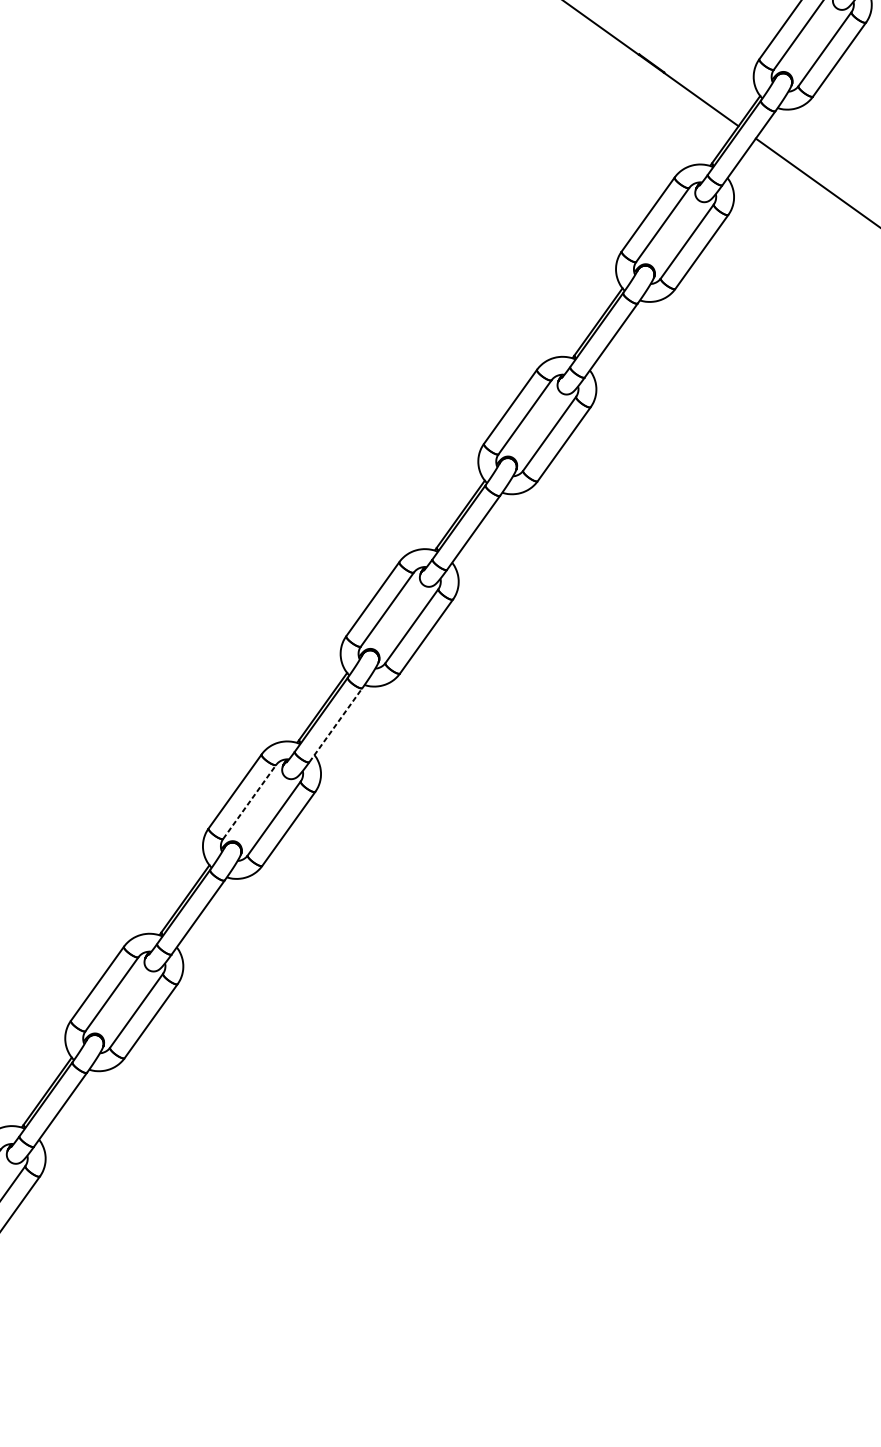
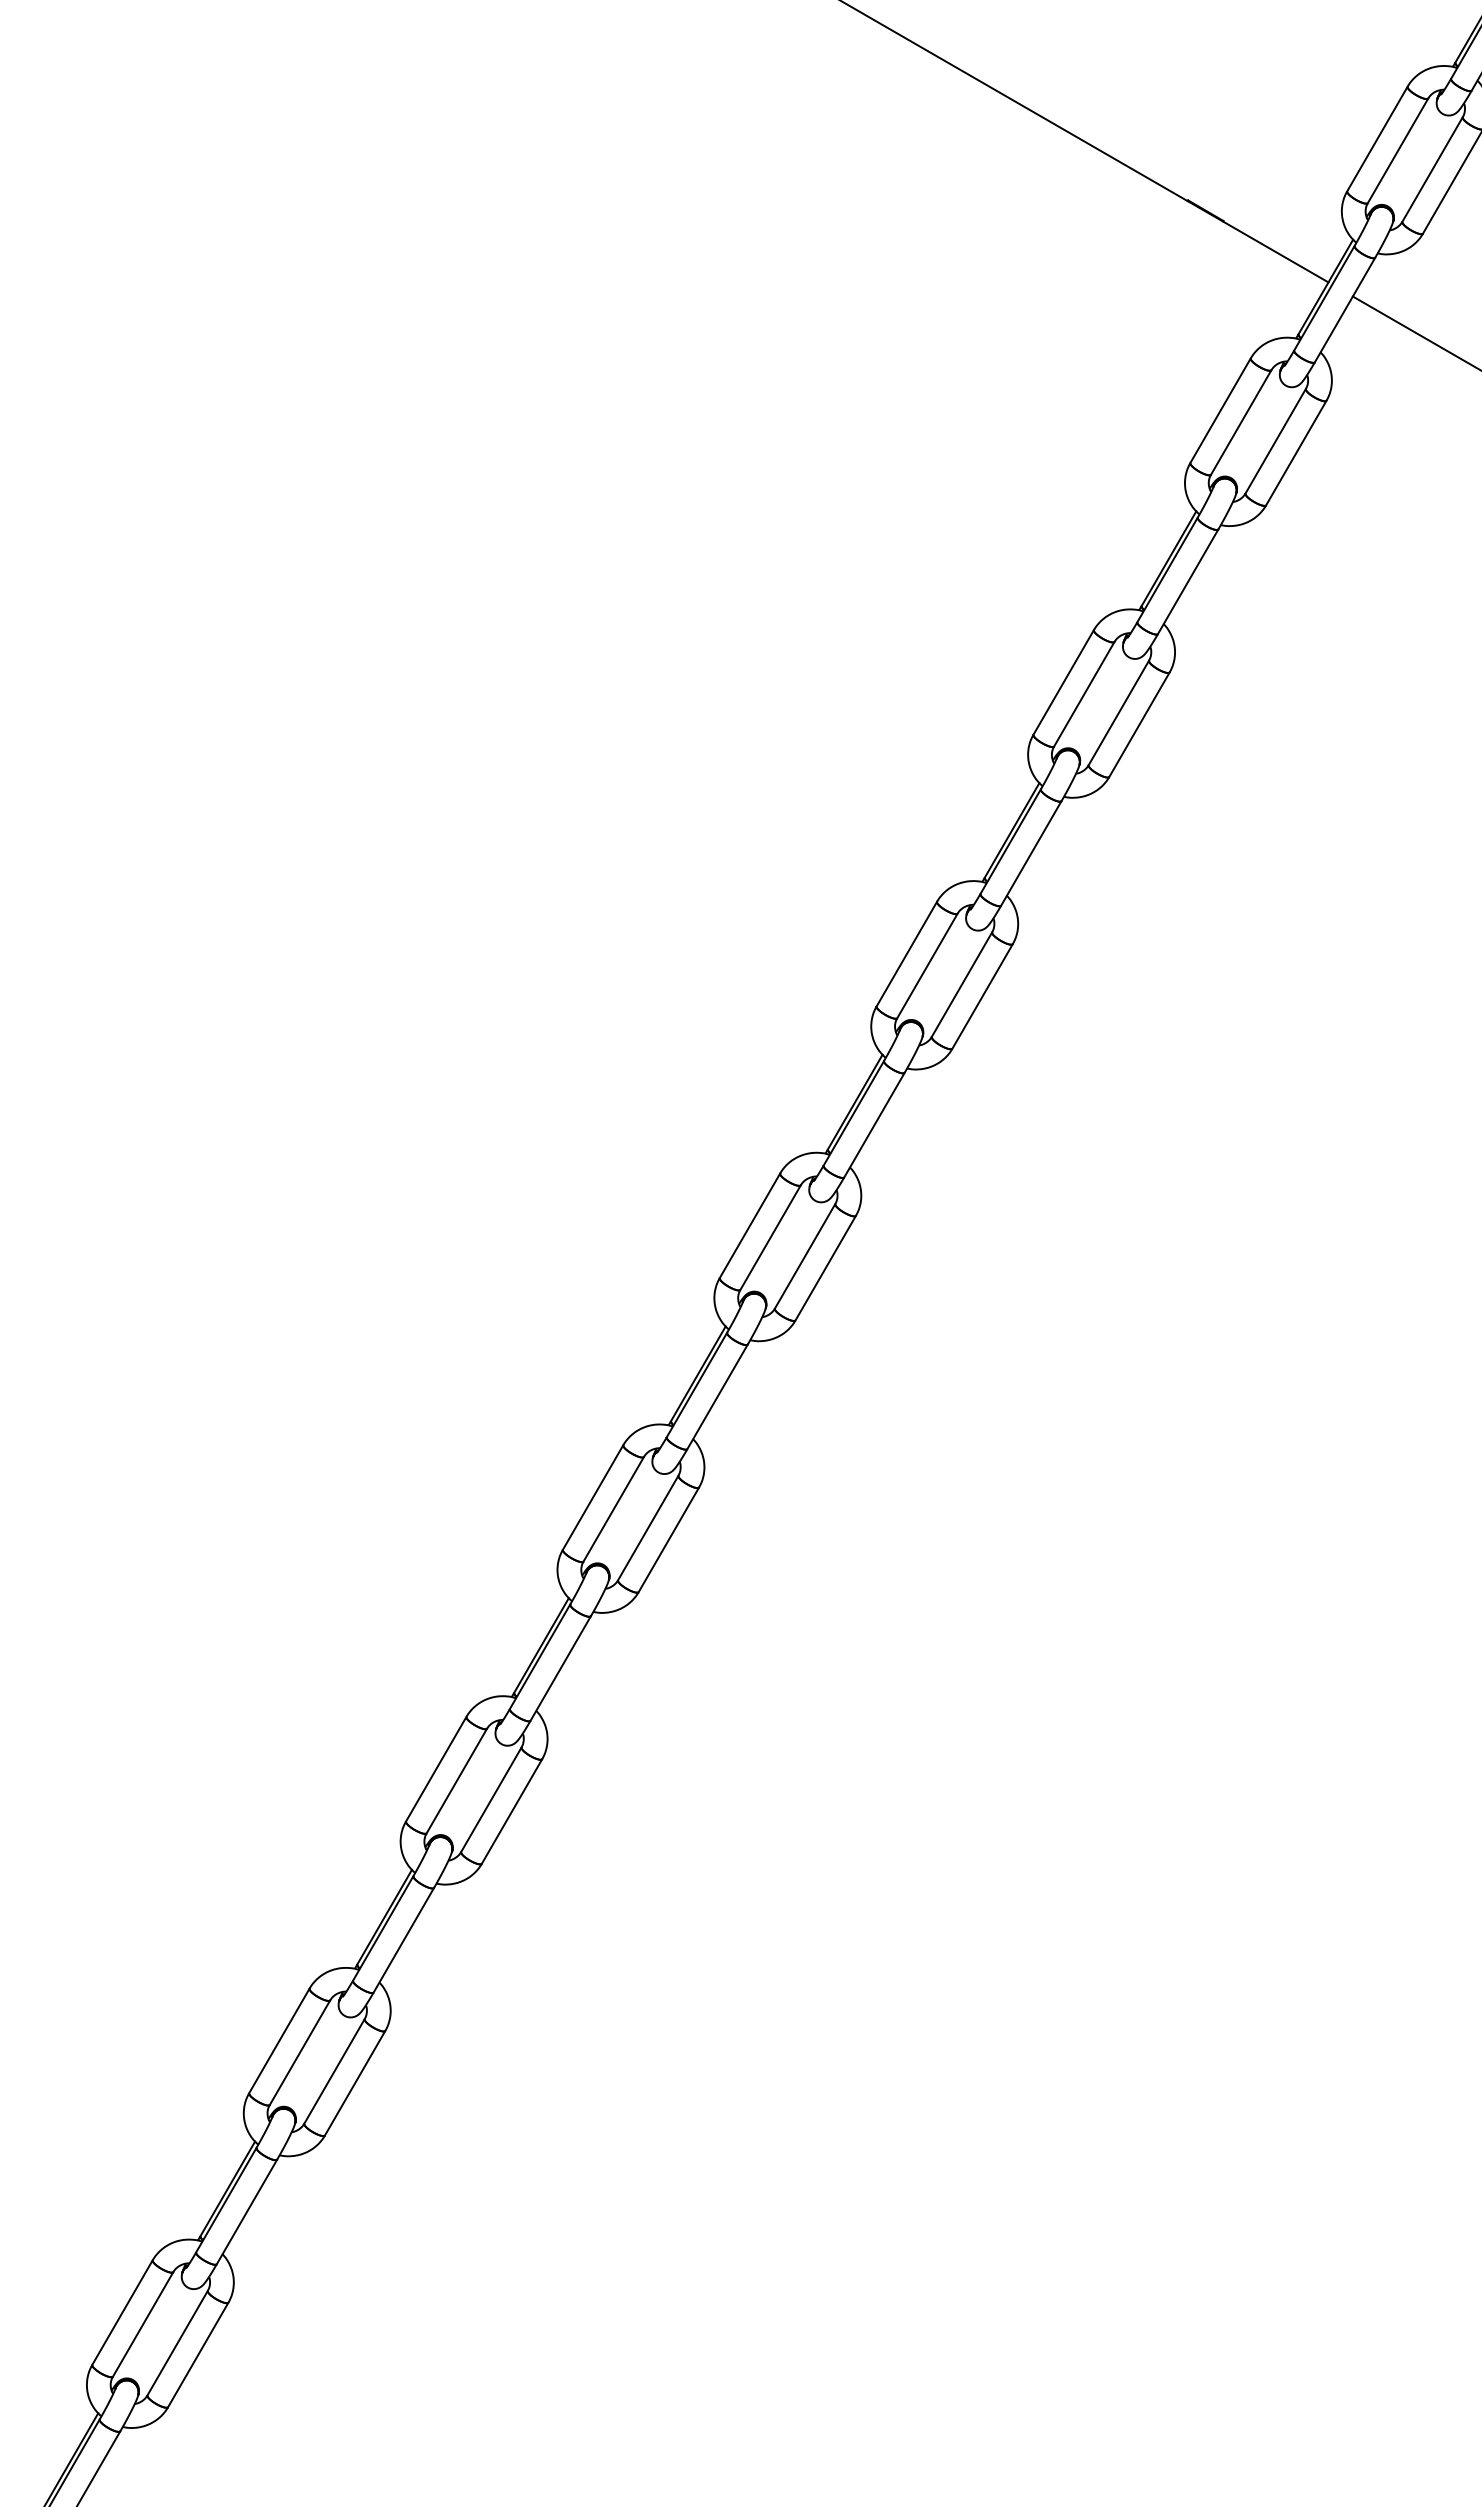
line: (336, 724) -> (874, 1124), dashed -> solid
line: (249, 801) -> (770, 1237), dashed -> solid

